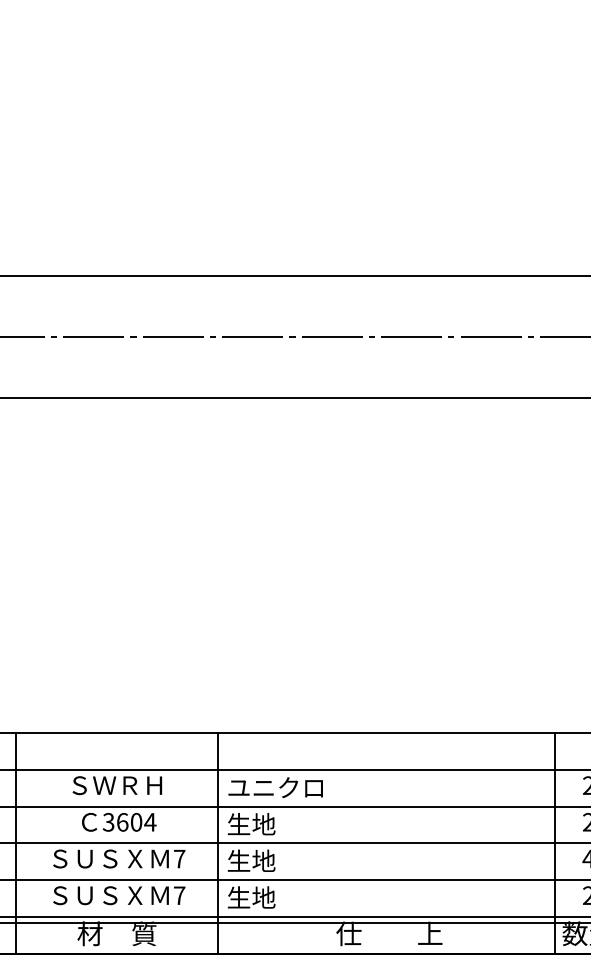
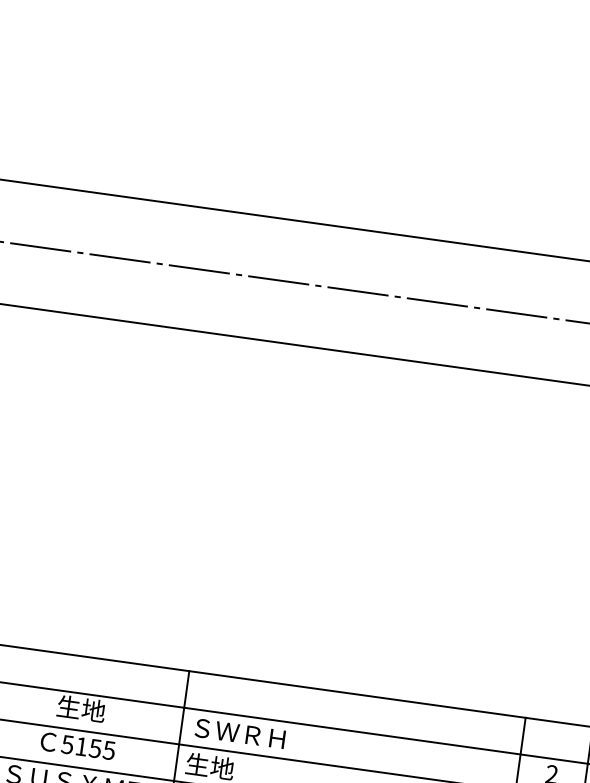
text: (117, 784) -> (81, 708), ＳＷＲＨ -> 生地
text: (275, 787) -> (239, 733), ユニクロ -> ＳＷＲＨ
text: (129, 821) -> (88, 746), 3604 -> 5155

